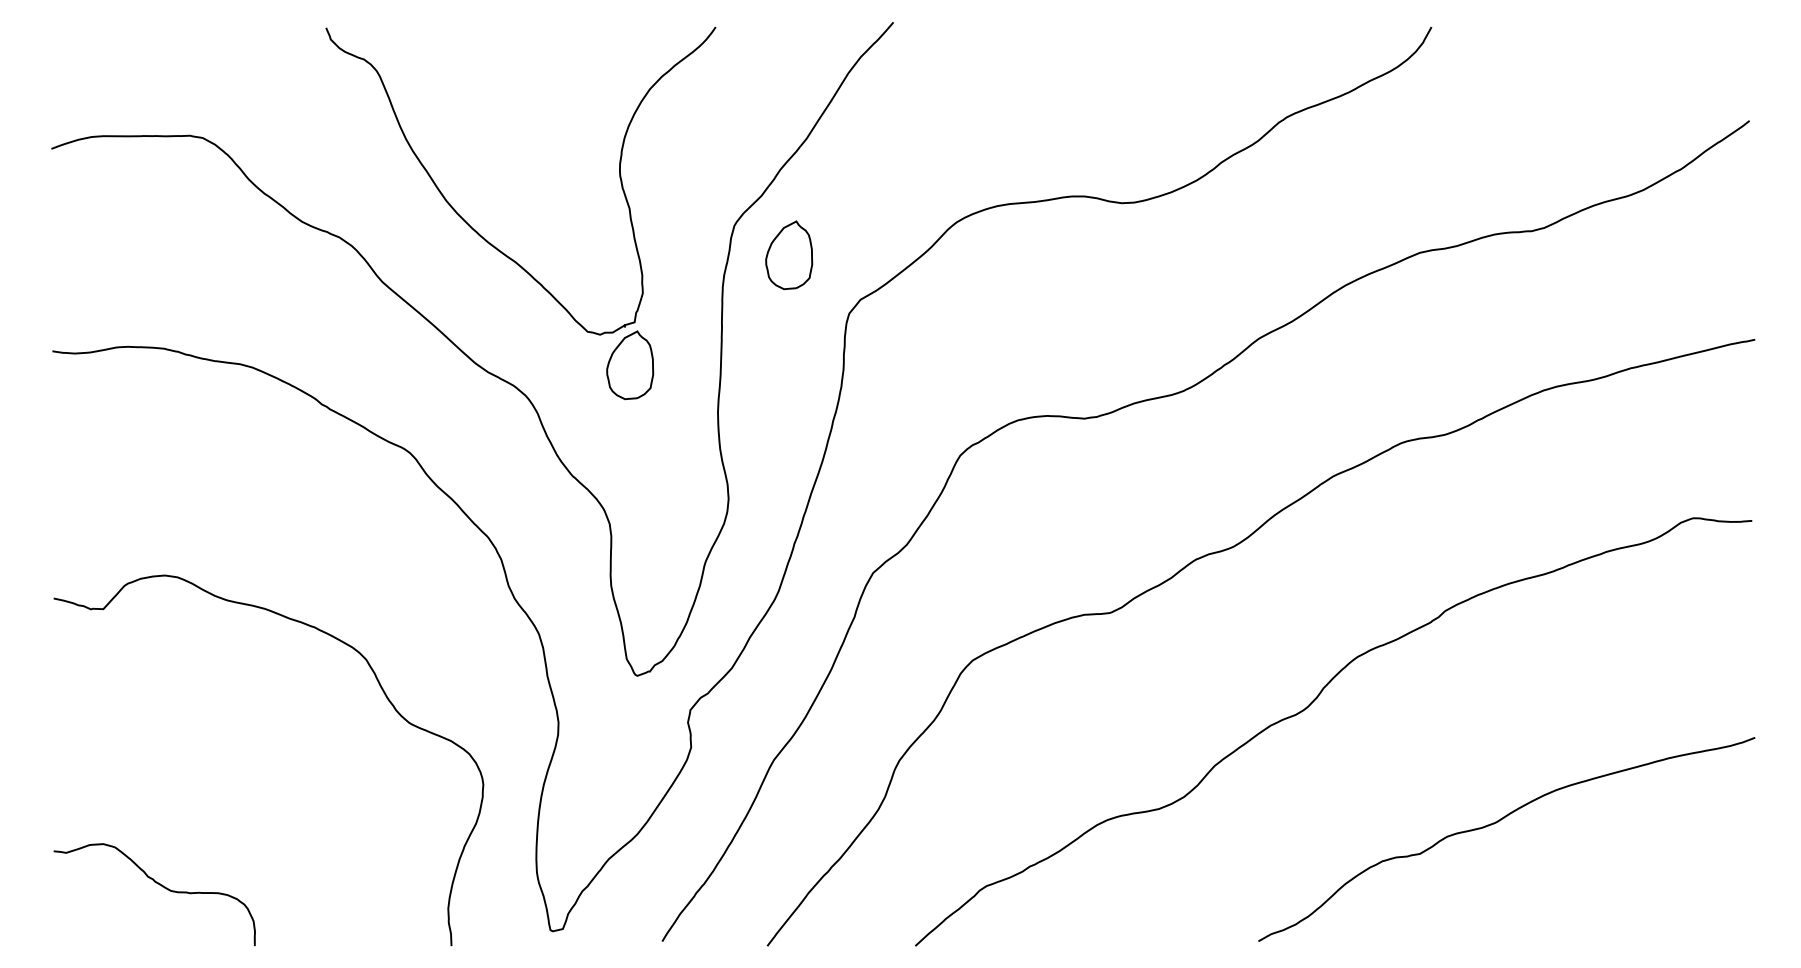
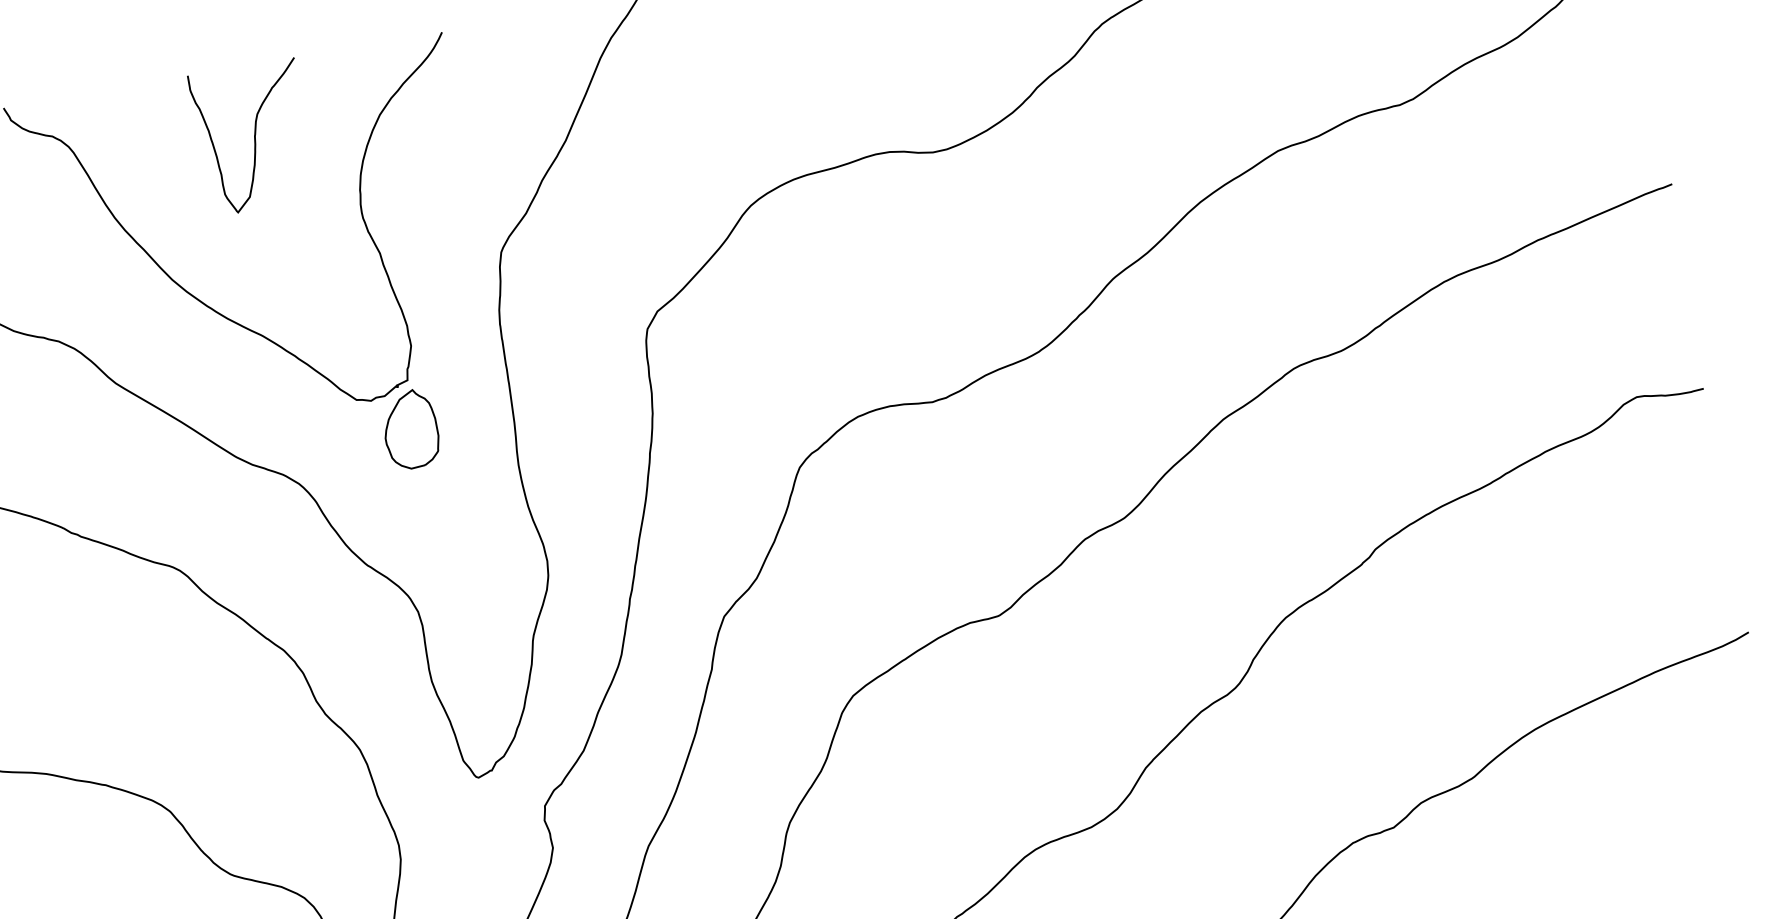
curve: (537, 90) -> (253, 138), added
part: (789, 255) -> (568, 275), removed

